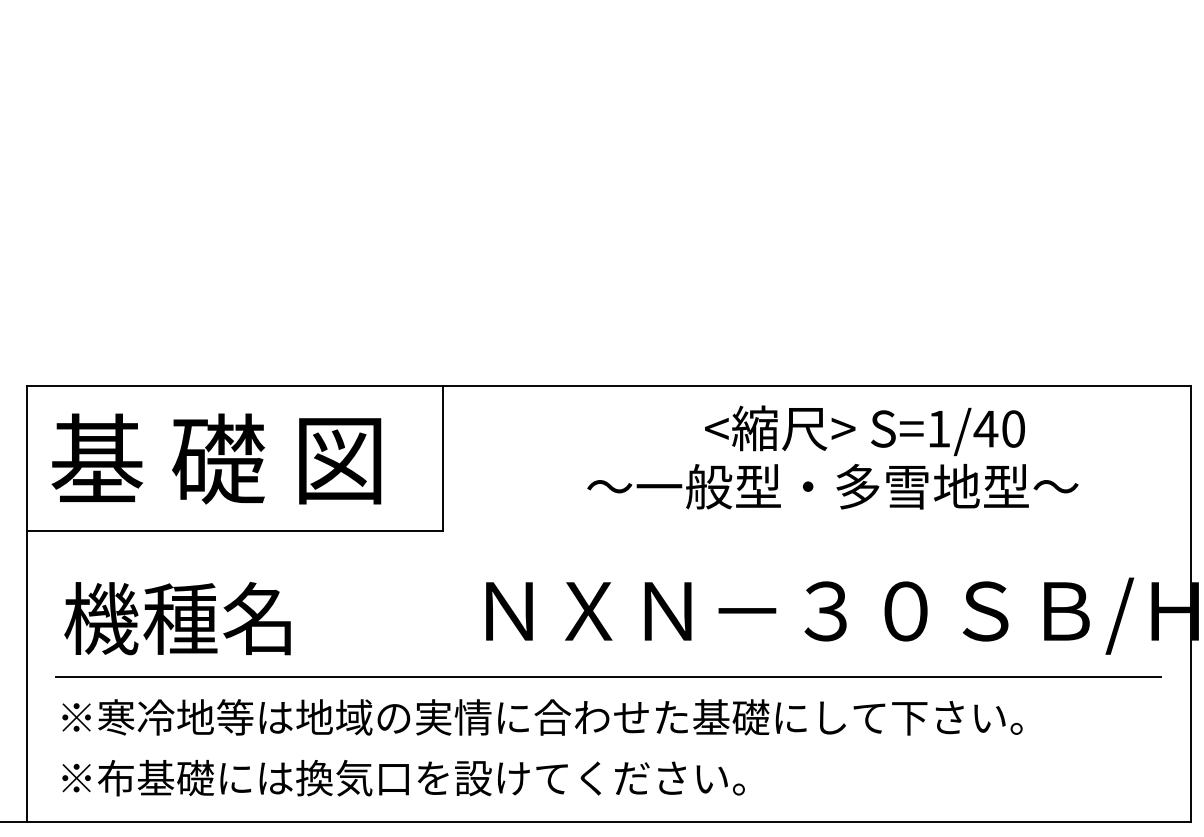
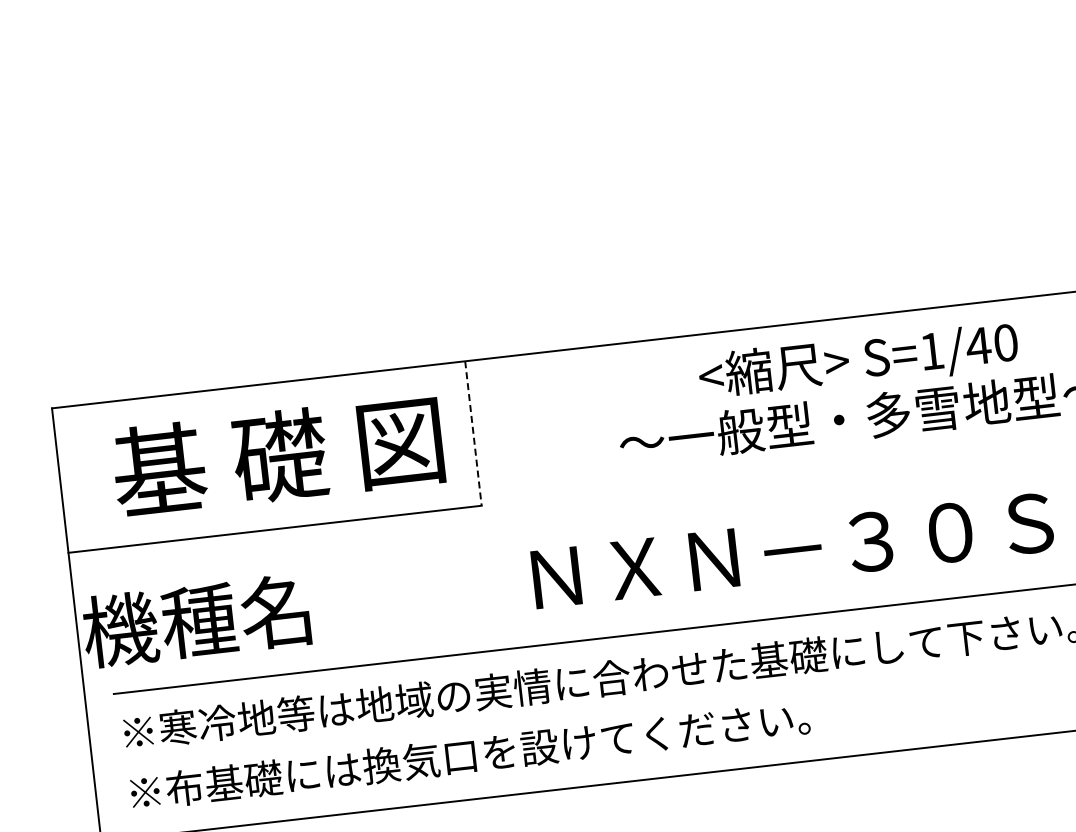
text: (864, 430) -> (858, 361), moved
text: (216, 458) -> (277, 455), moved
line: (443, 458) -> (473, 433), solid -> dashed
text: (177, 618) -> (196, 620), moved

